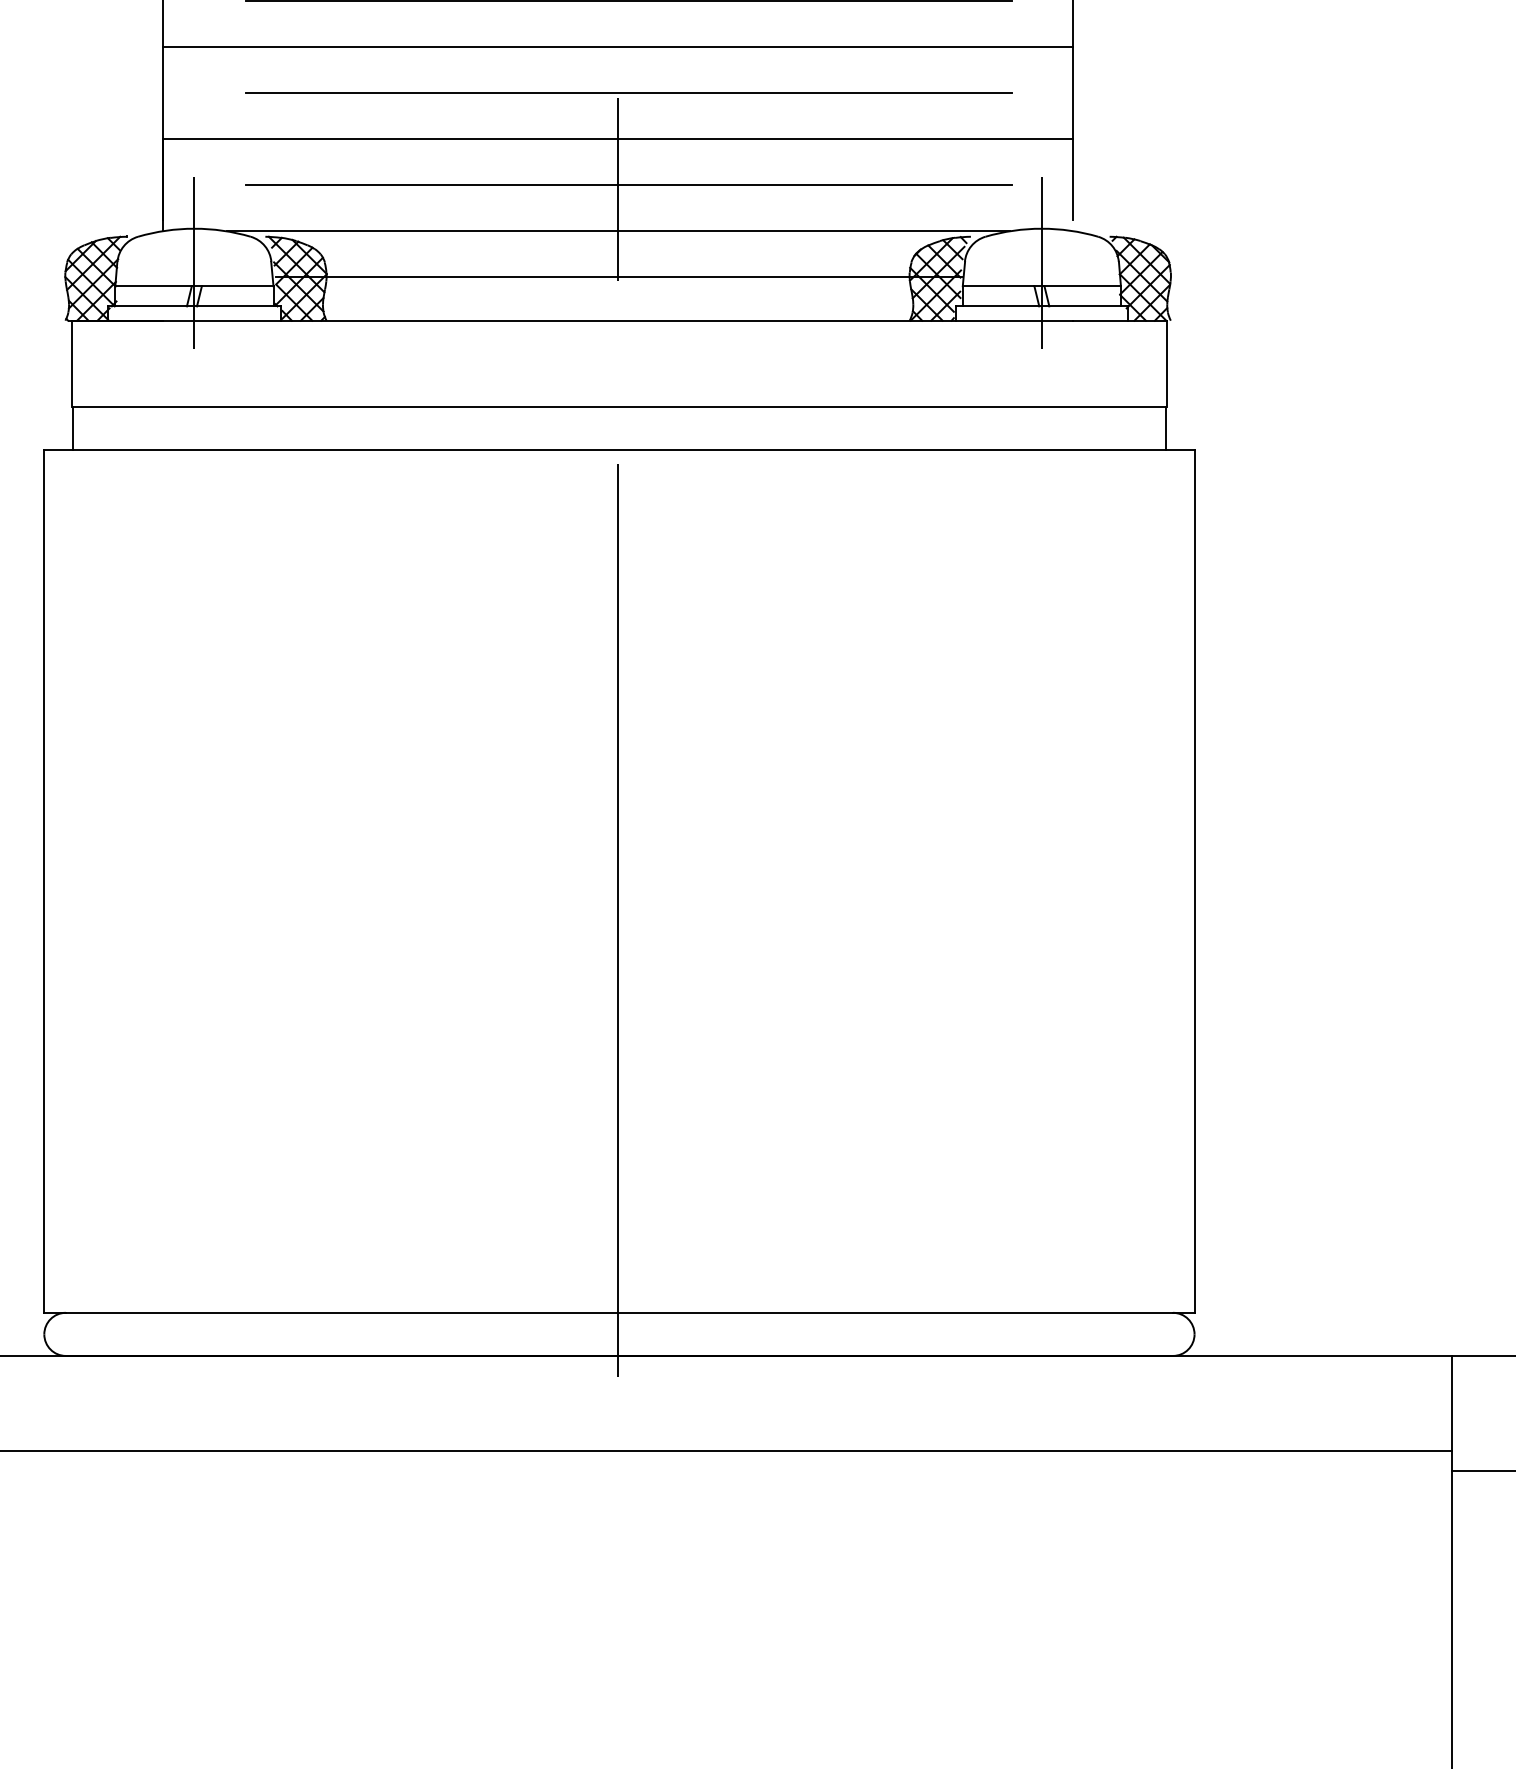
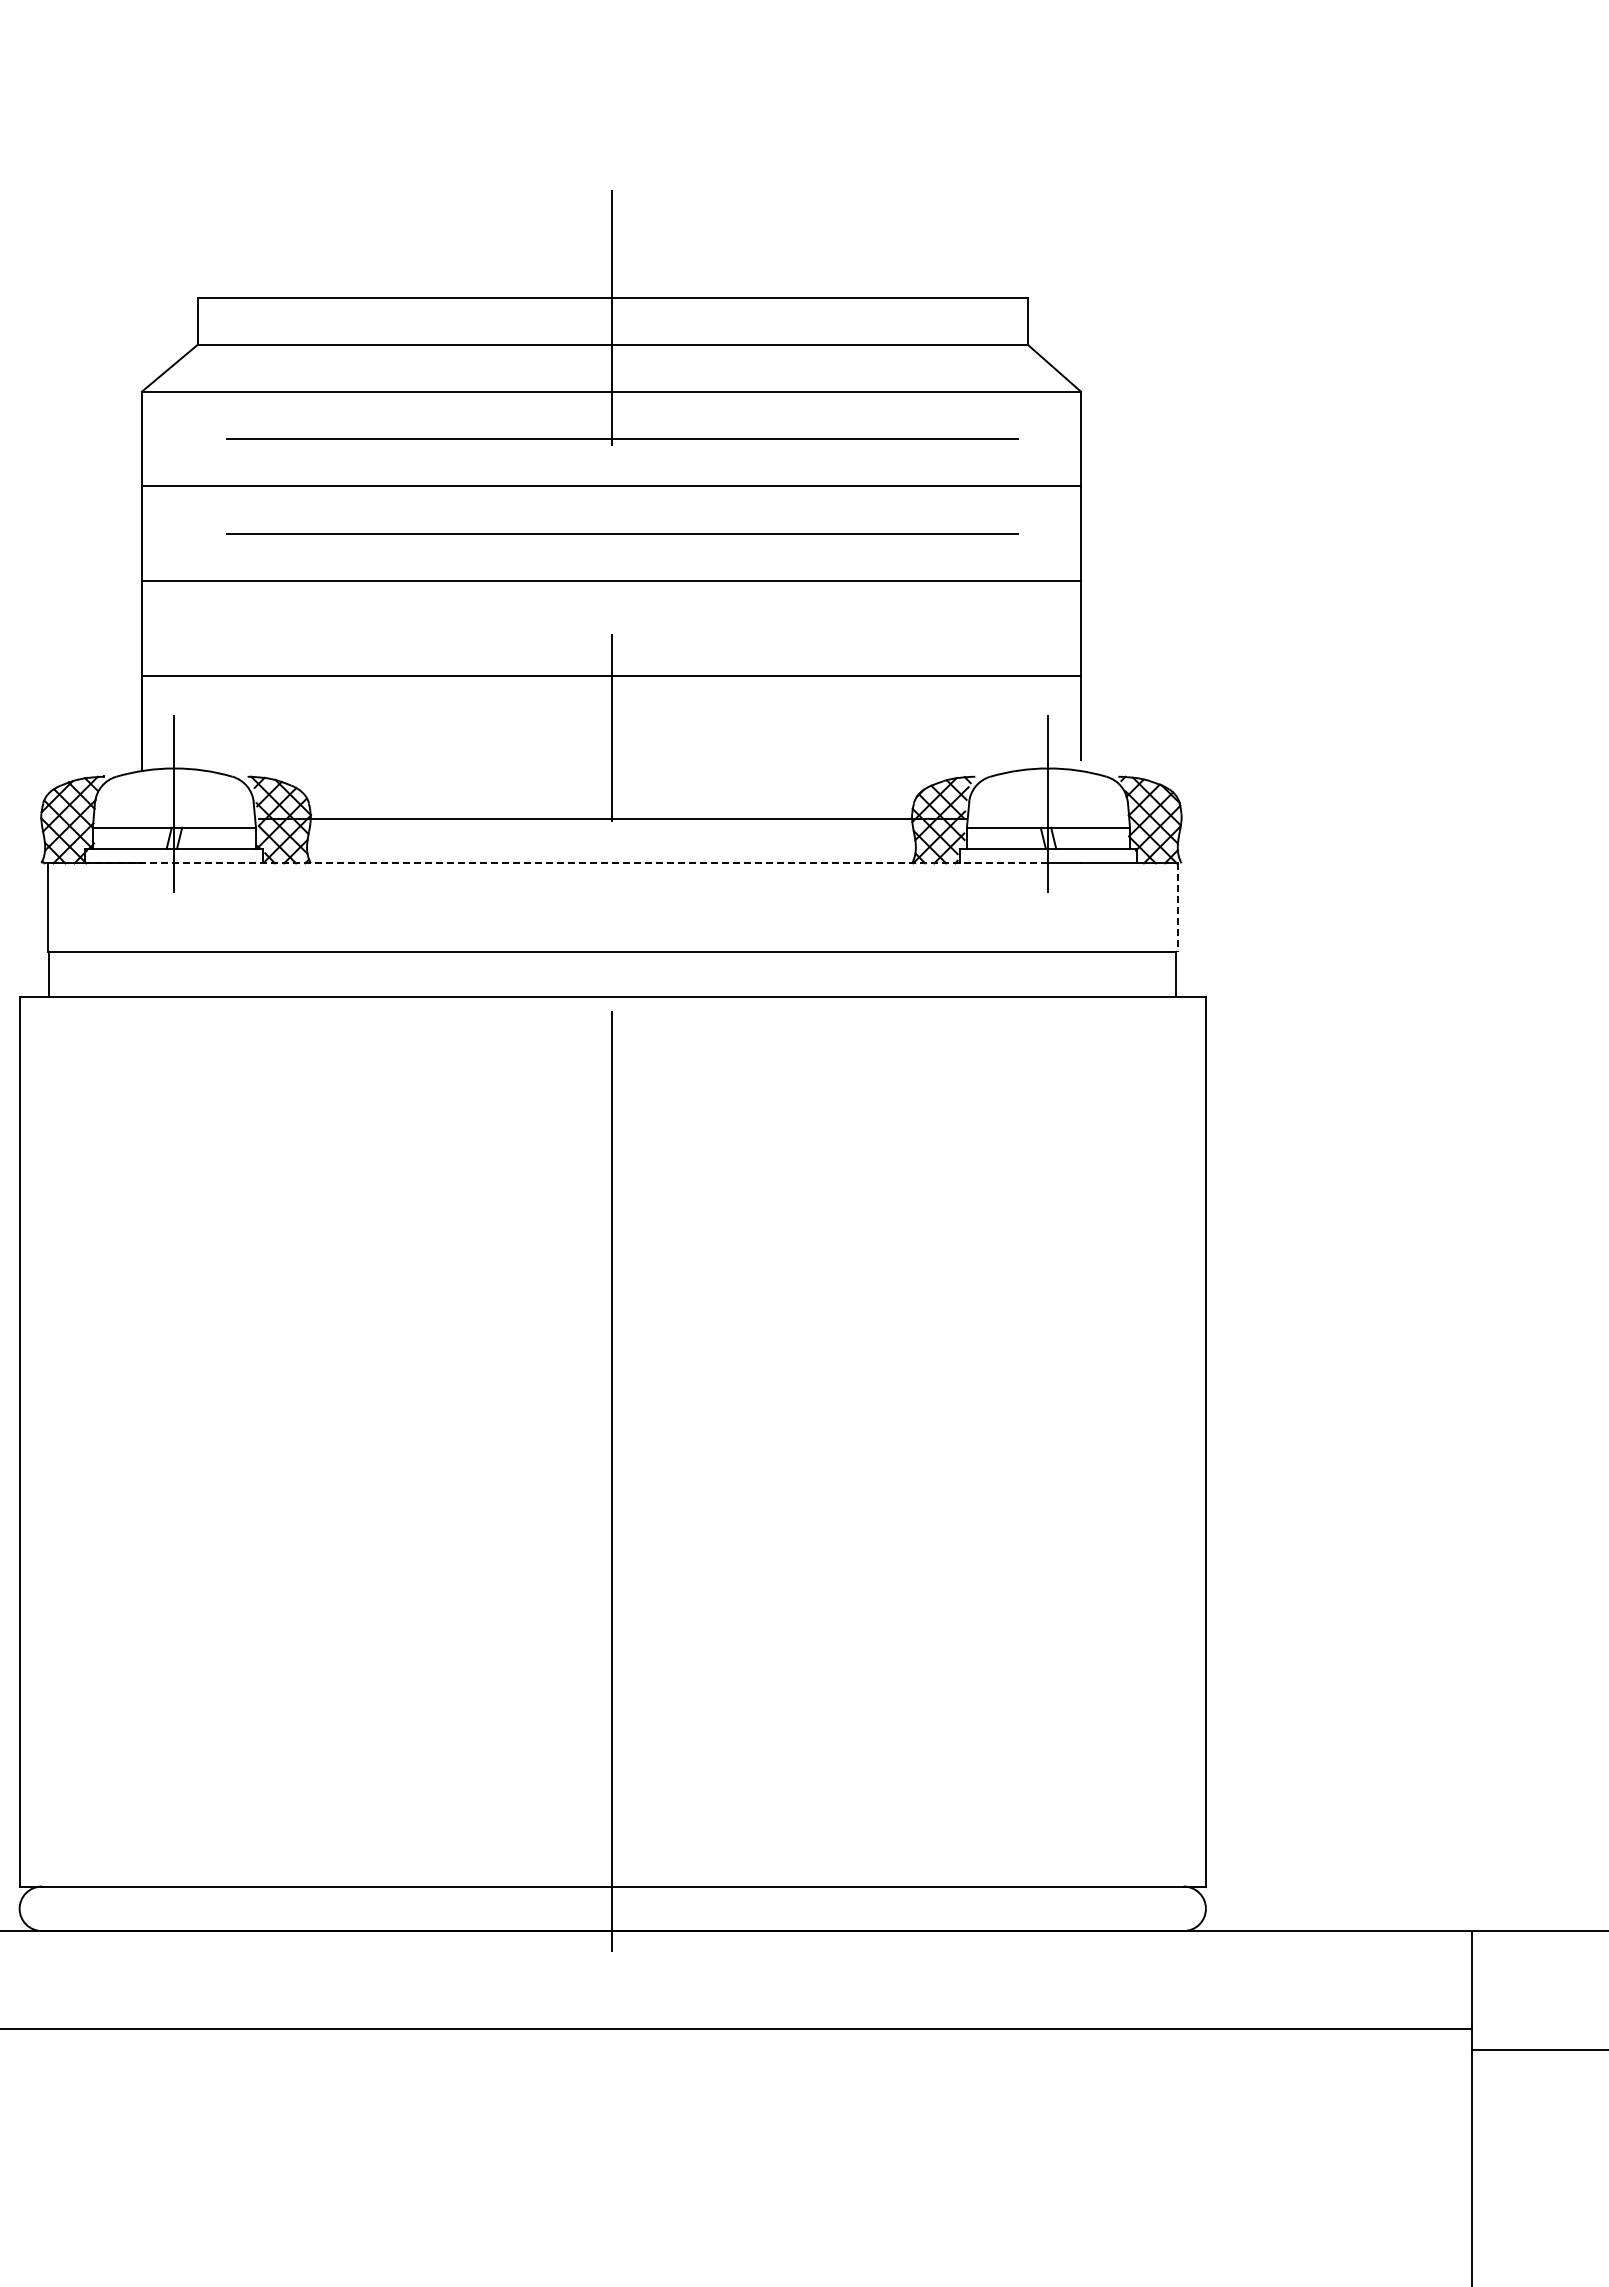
line: (628, 93) -> (622, 628), removed
line: (628, 185) -> (622, 723), removed
line: (618, 231) -> (611, 771), removed
line: (556, 320) -> (547, 863), solid -> dashed
line: (1166, 364) -> (1177, 908), solid -> dashed

